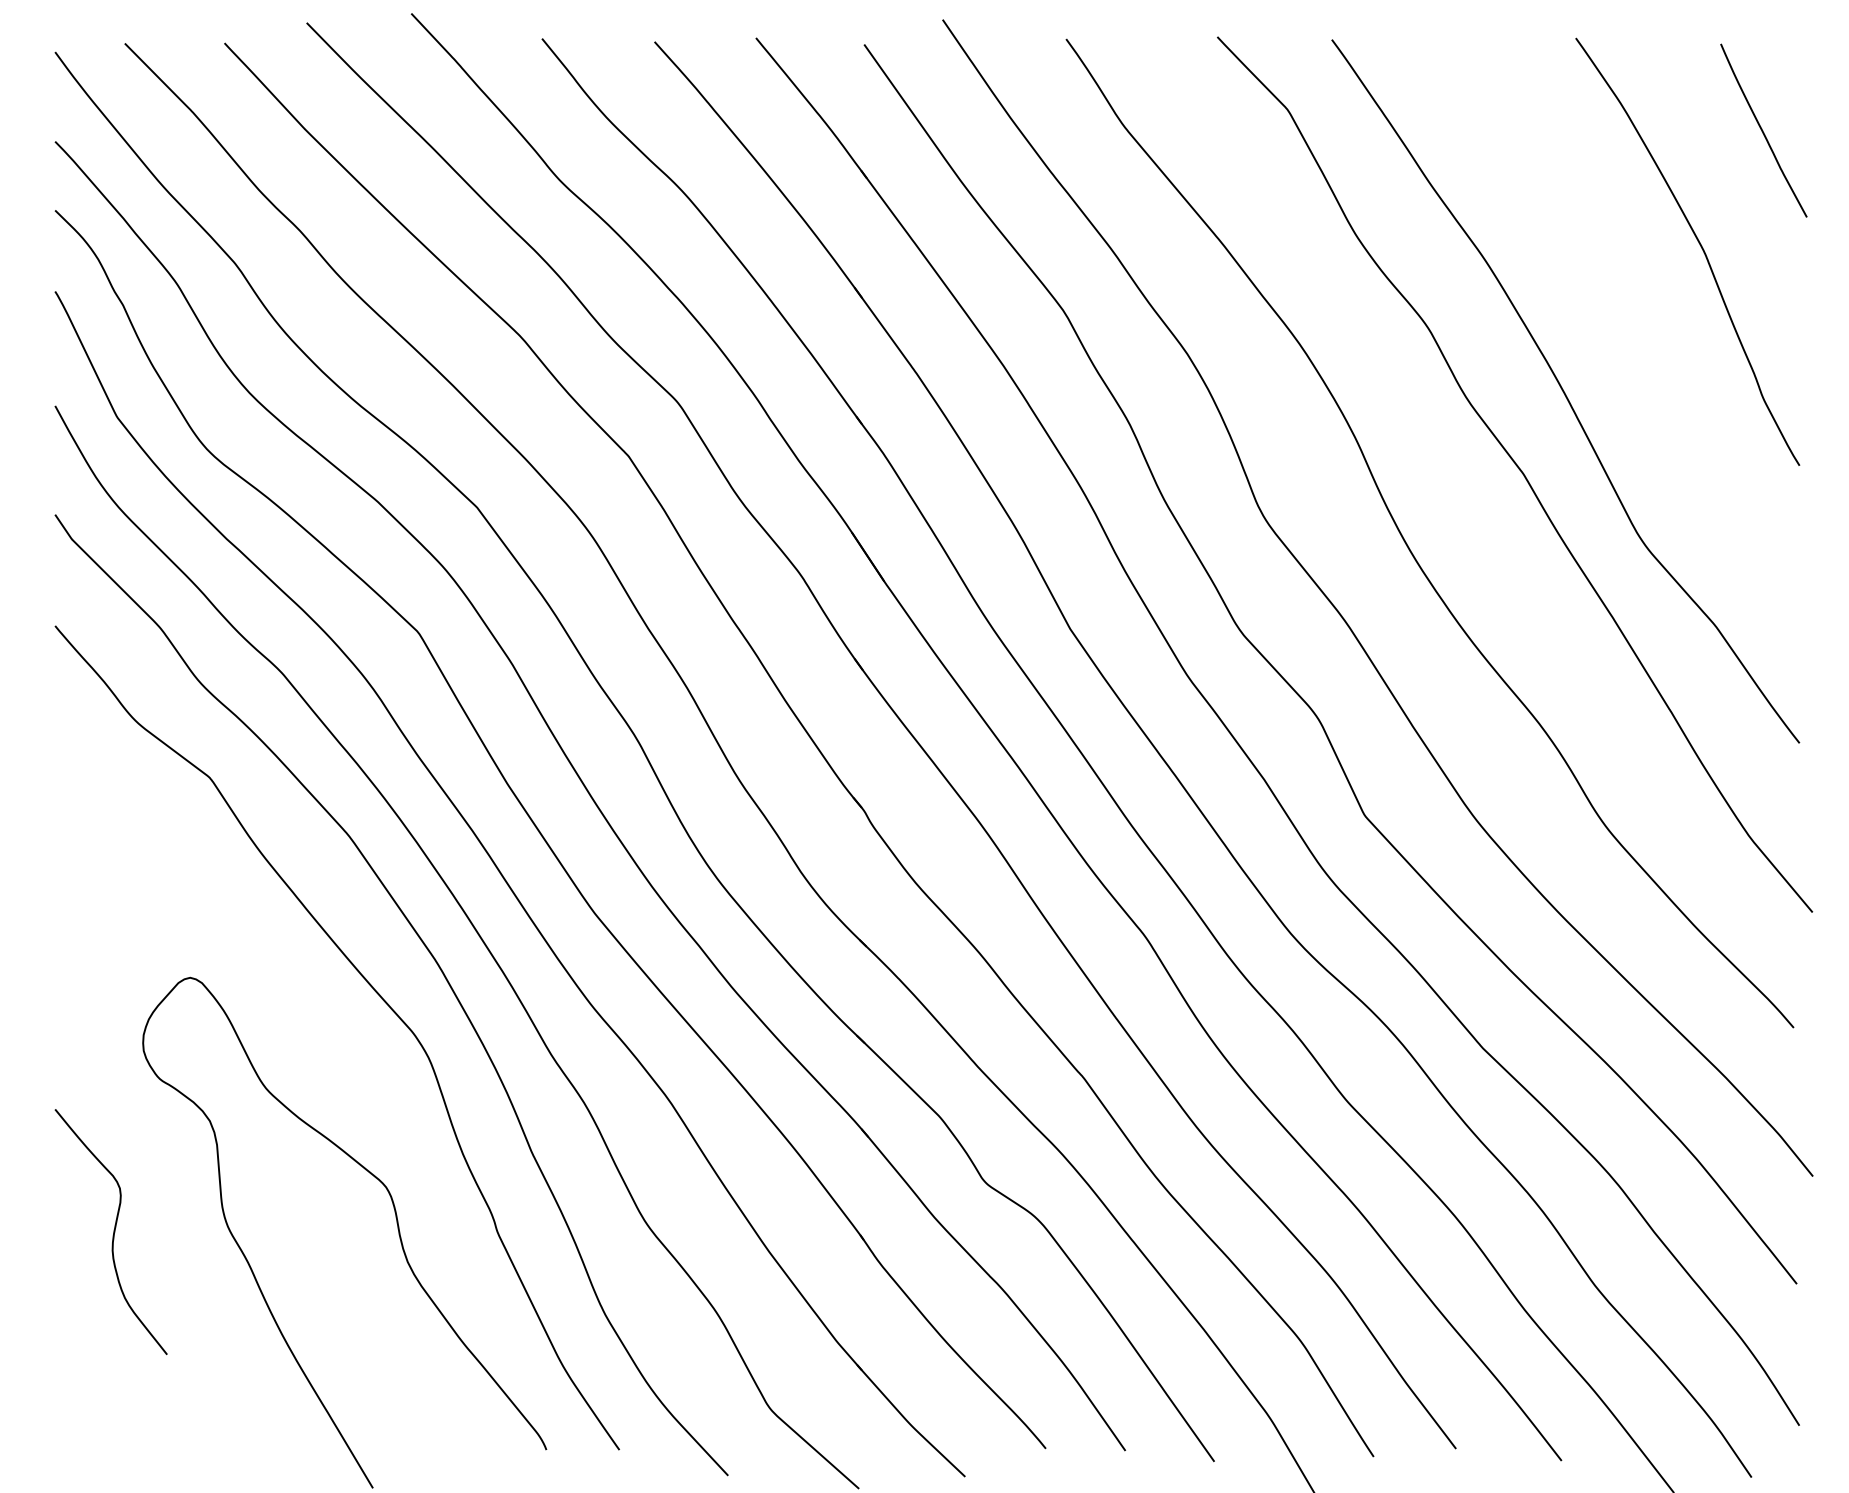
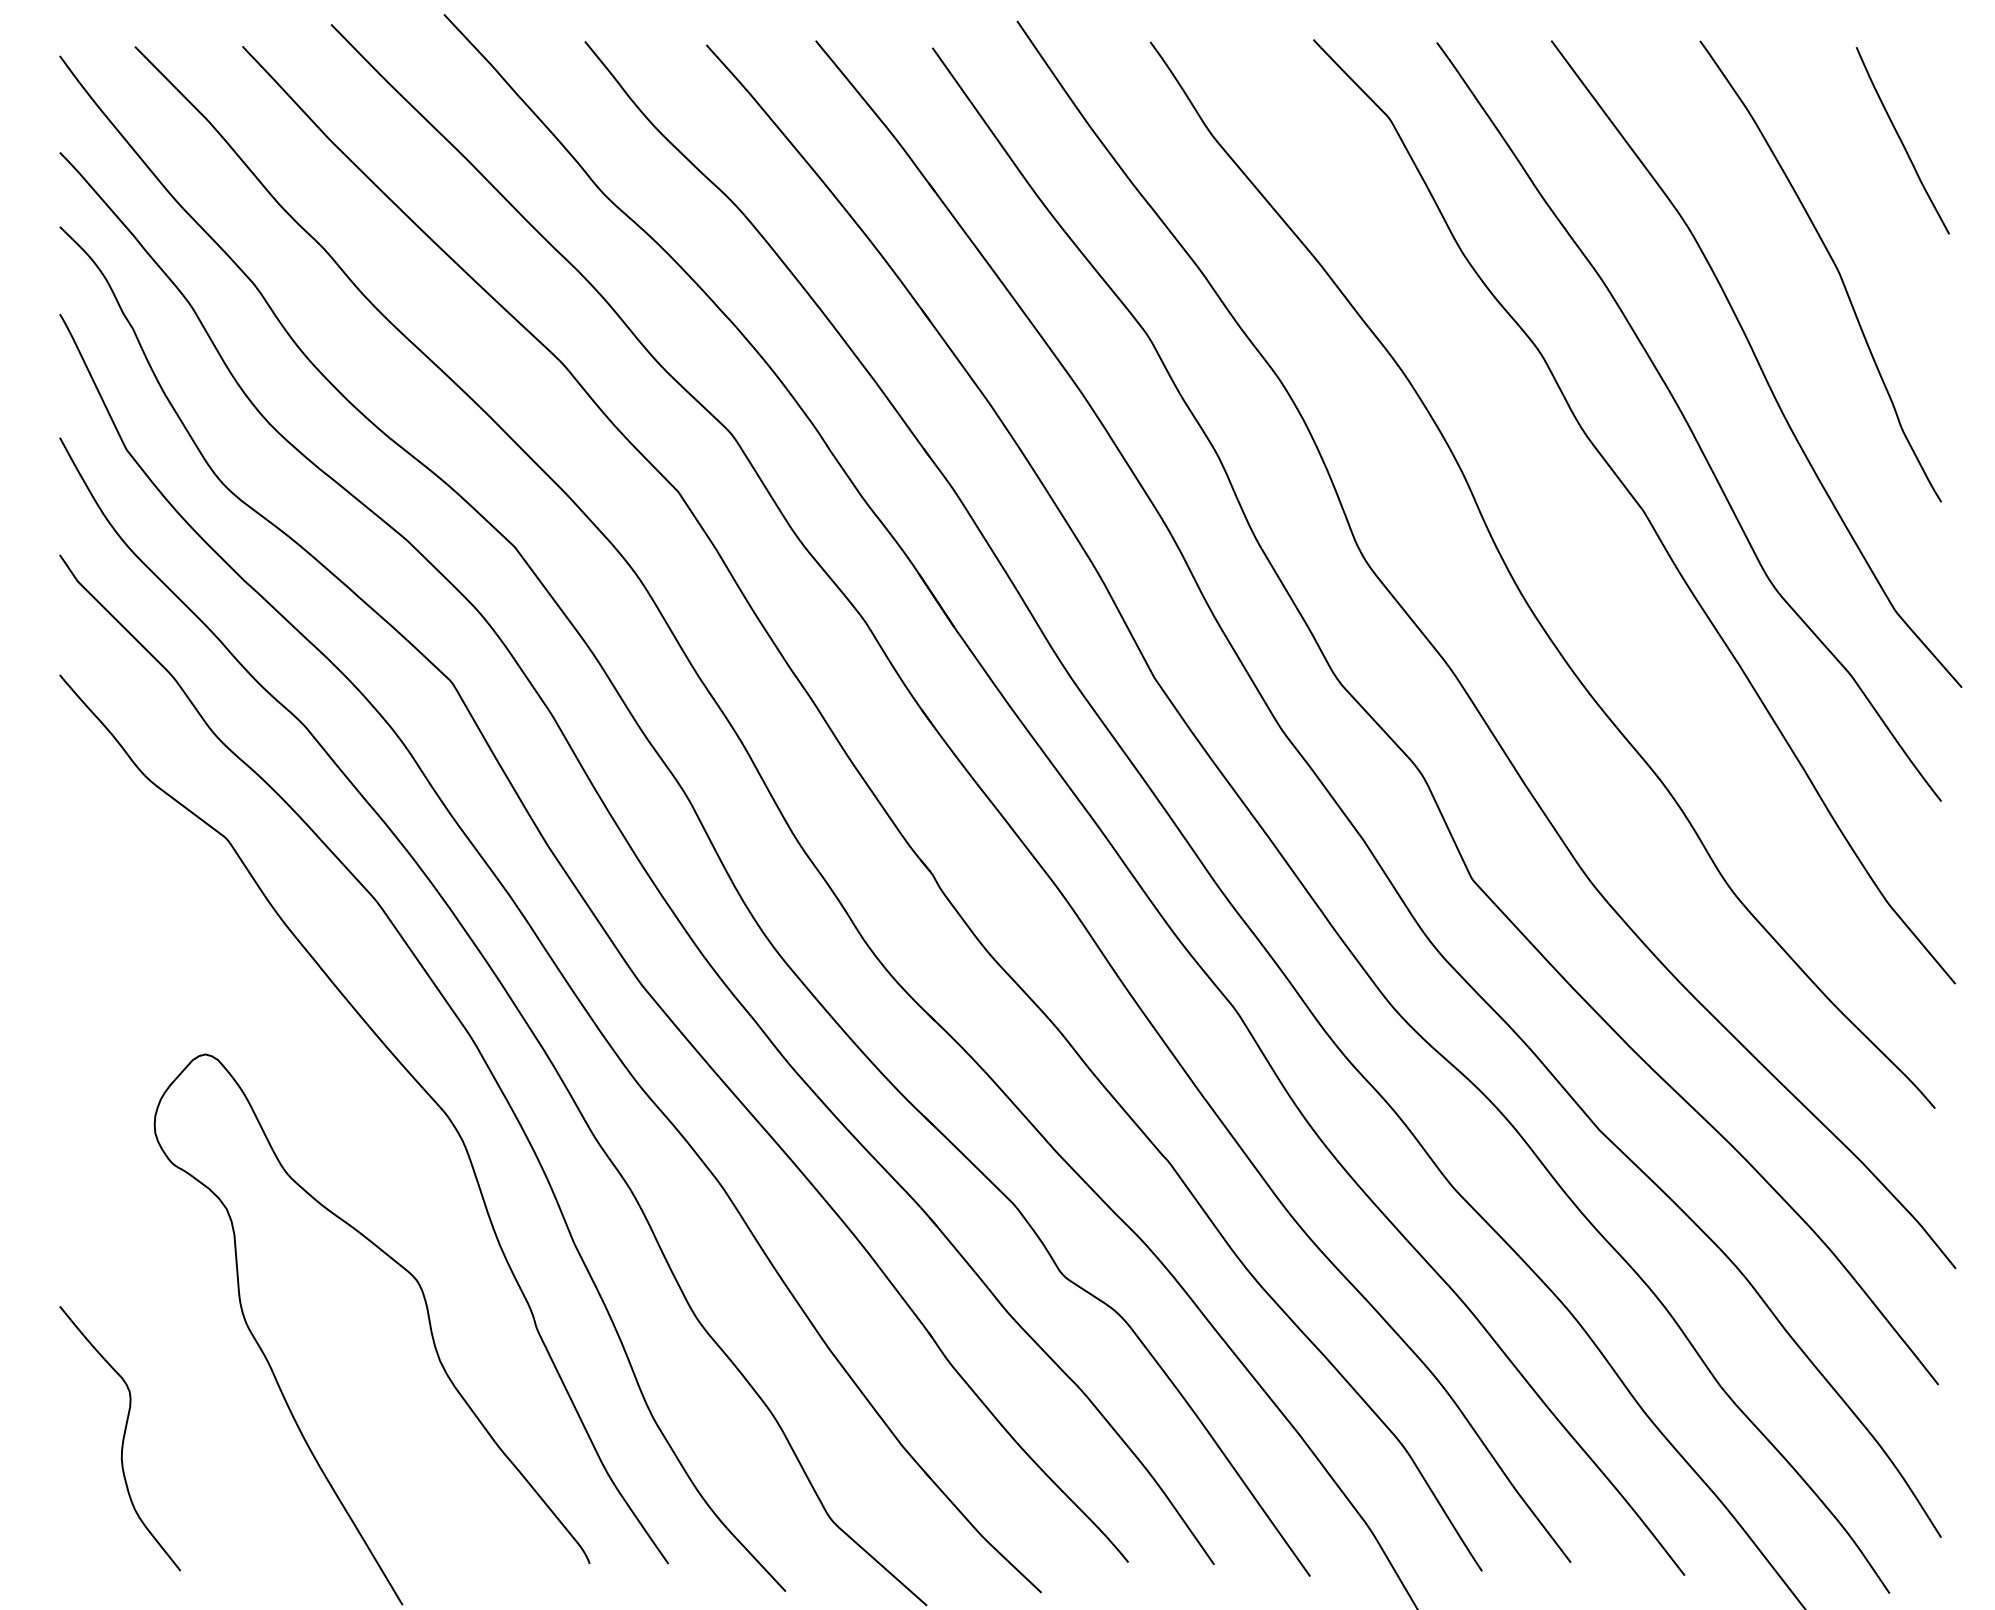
curve: (1629, 337) -> (1757, 363), added
curve: (113, 1231) -> (122, 1438), moved

